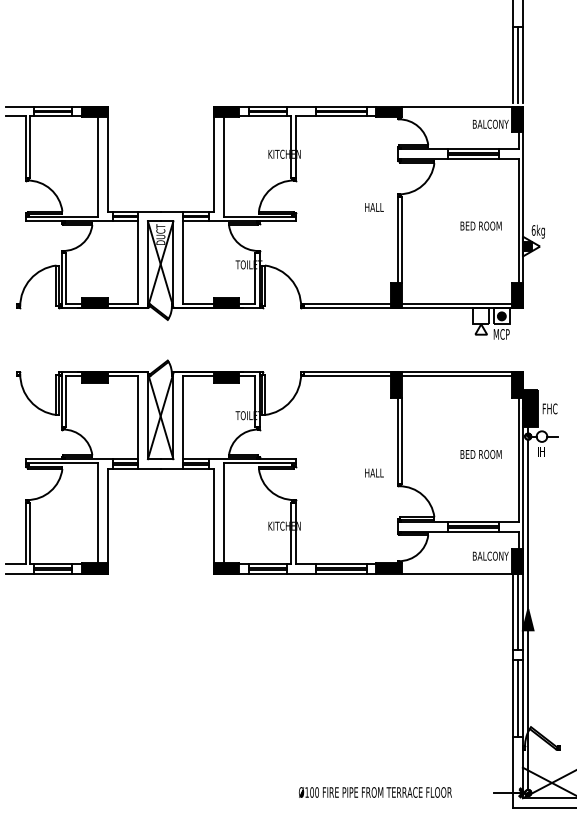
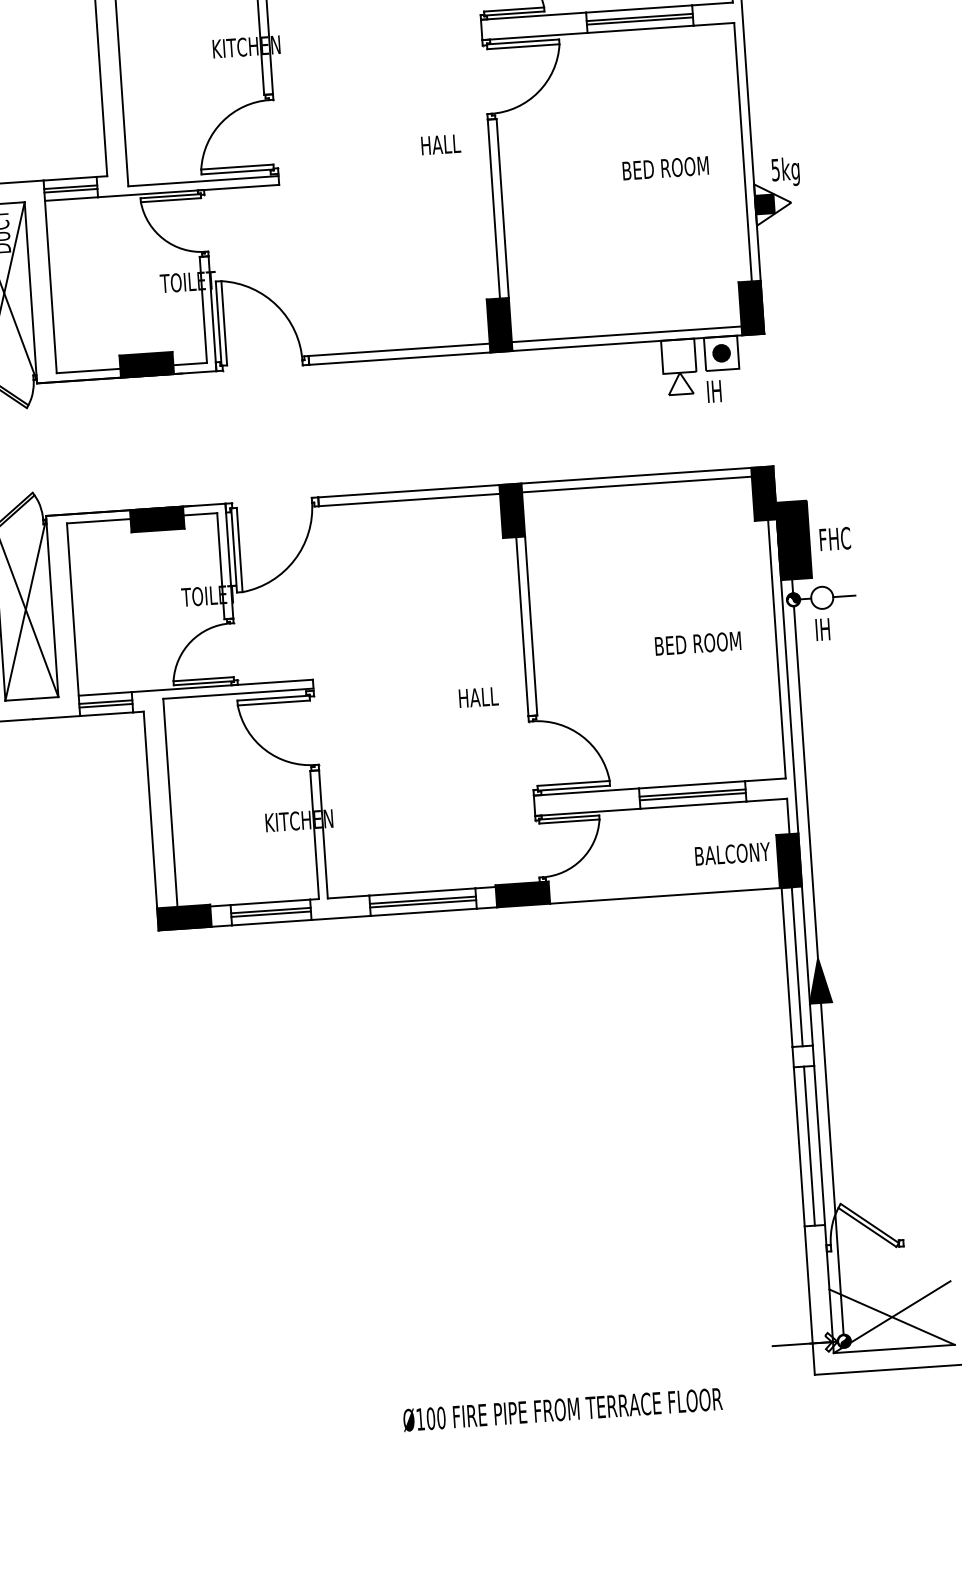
text: (533, 230) -> (775, 170), 6kg -> 5kg
text: (501, 334) -> (723, 391), MCP -> IH
text: (375, 792) -> (562, 1409), moved

